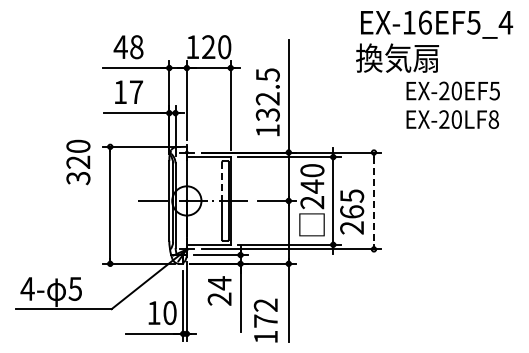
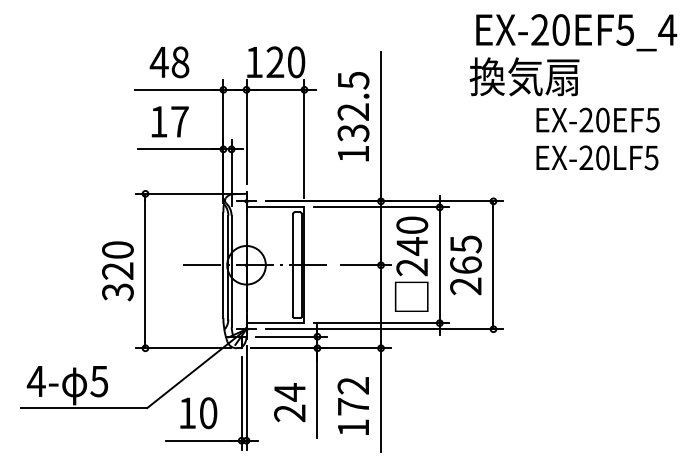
text: (416, 22) -> (549, 29), EX-16EF5_4 -> EX-20EF5_4
text: (267, 102) -> (352, 116), moved
text: (493, 119) -> (651, 157), EX-20LF8 -> EX-20LF5
text: (78, 162) -> (118, 271), moved
line: (222, 181) -> (293, 239), dashed -> solid
line: (373, 201) -> (492, 265), dashed -> solid
text: (352, 211) -> (466, 264), moved
text: (219, 290) -> (289, 401), moved
text: (162, 313) -> (198, 413), moved
text: (265, 320) -> (352, 405), moved

